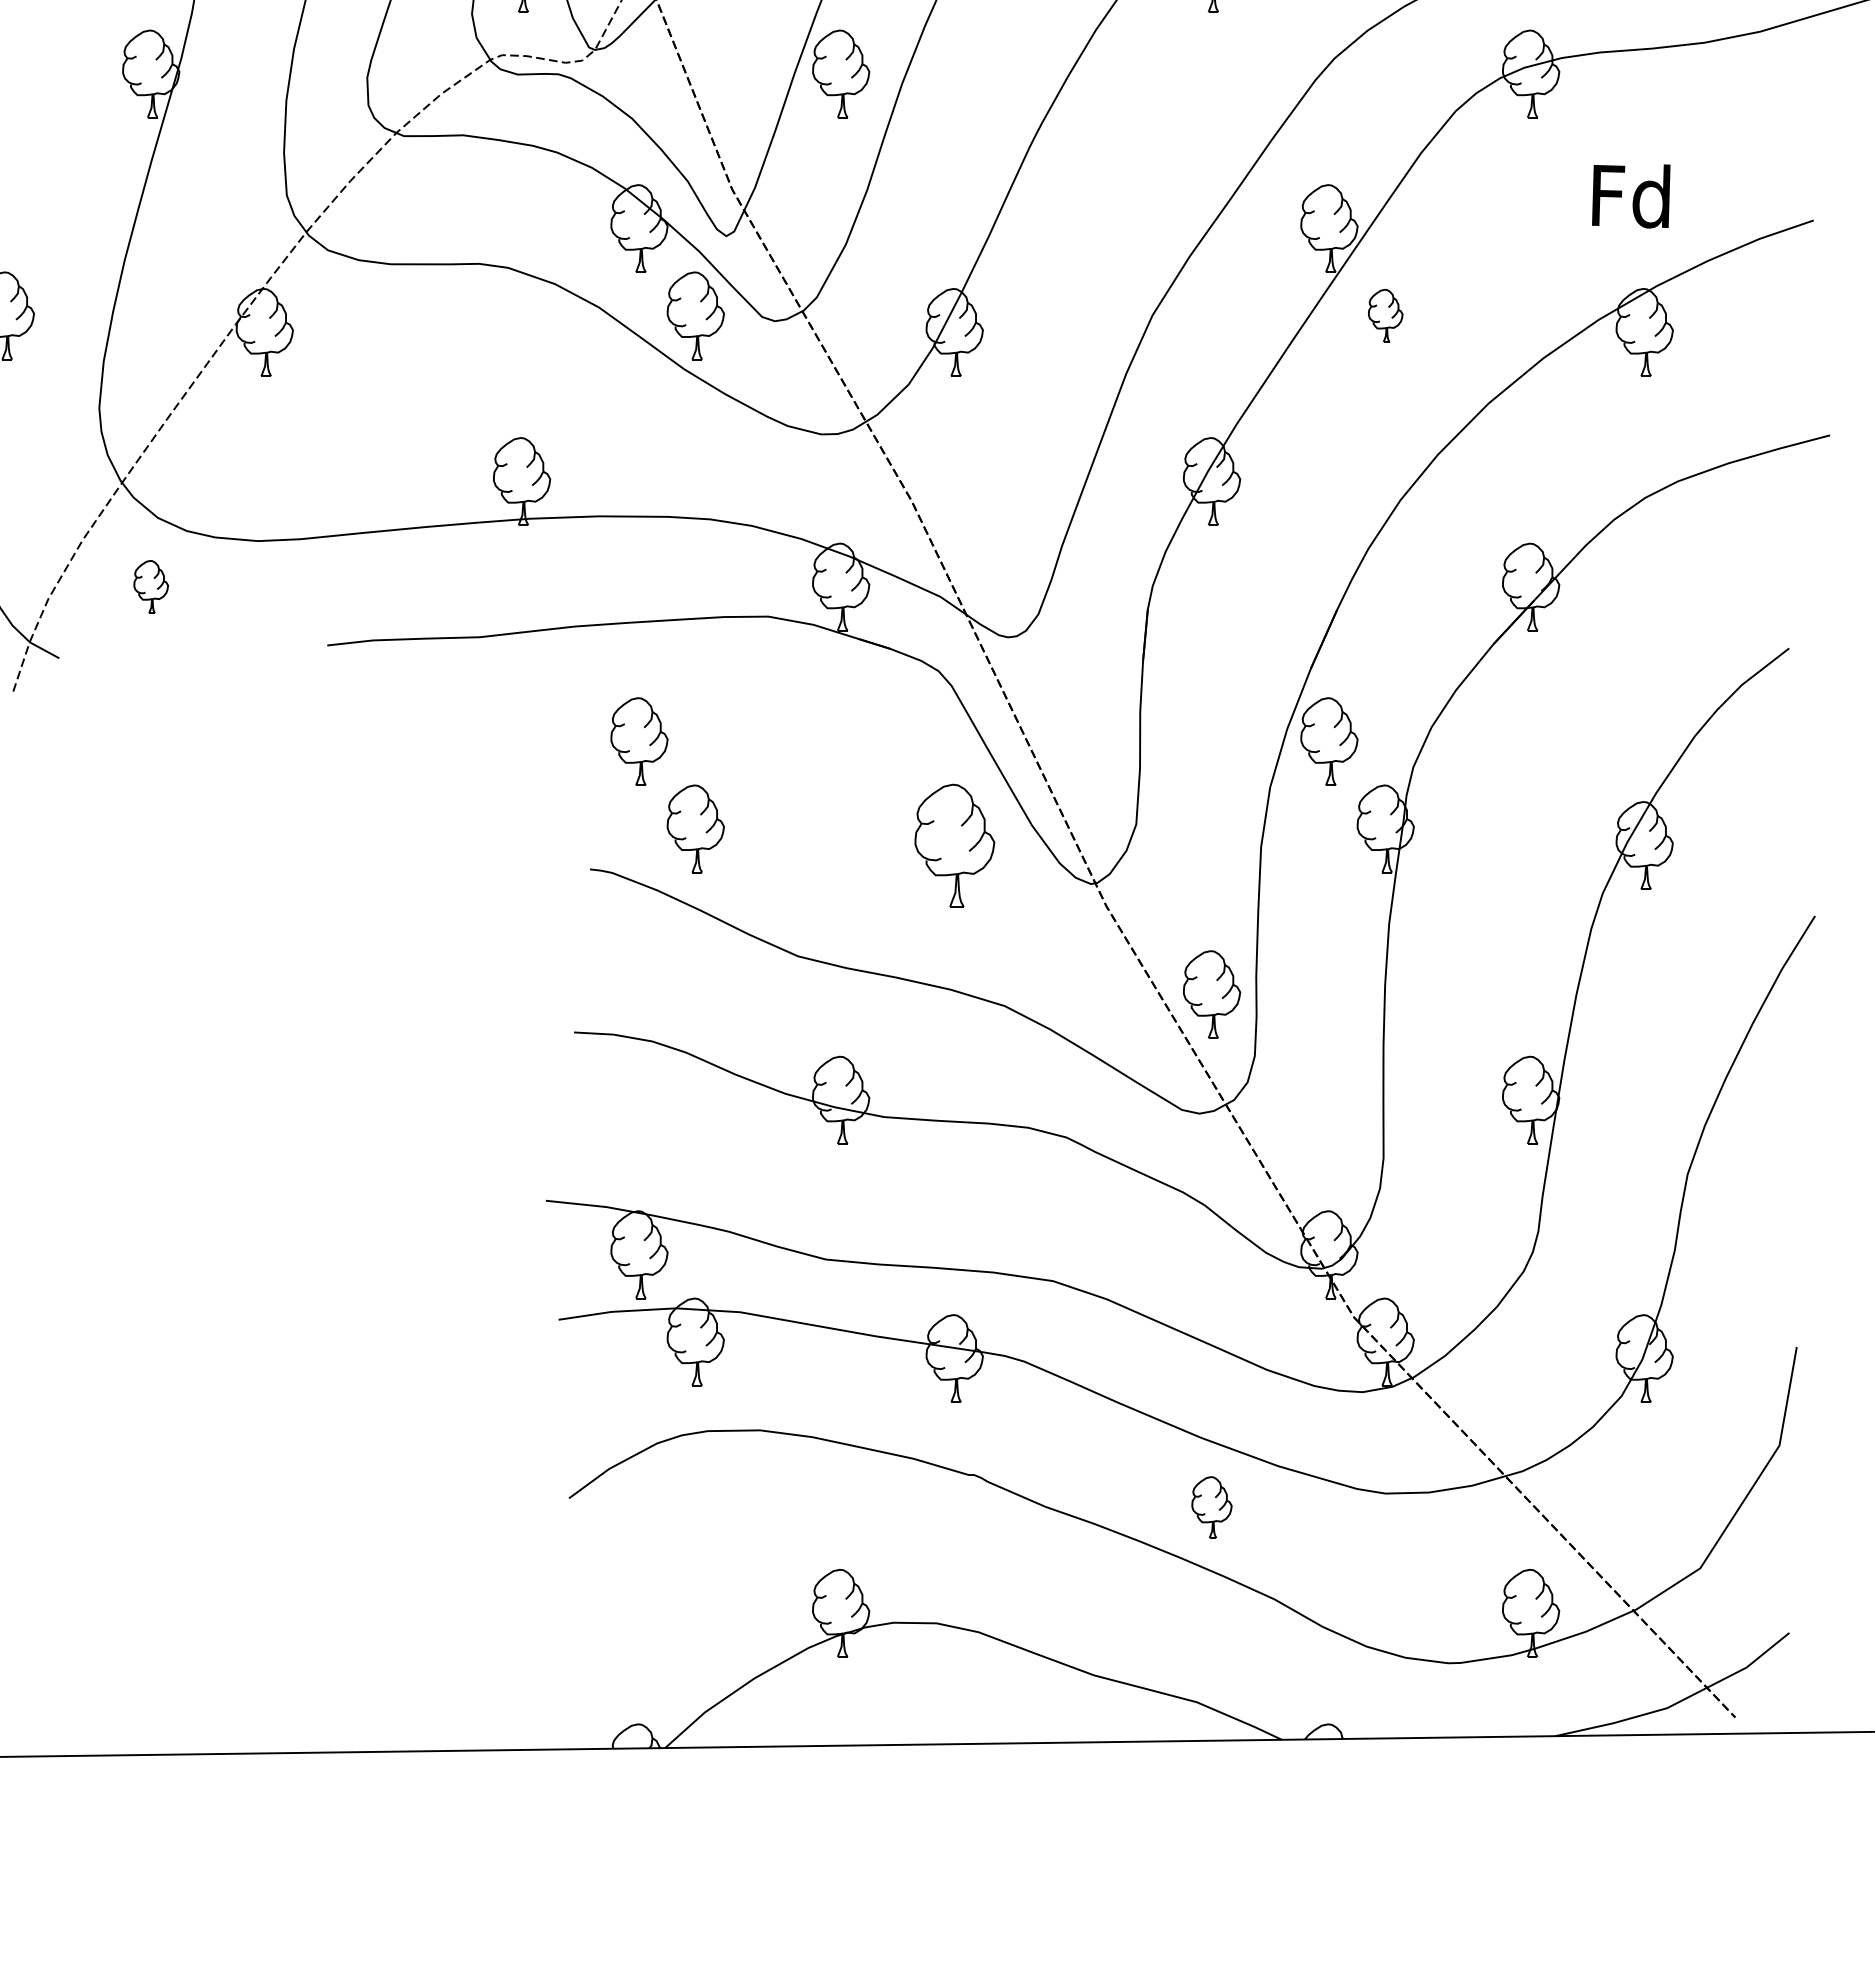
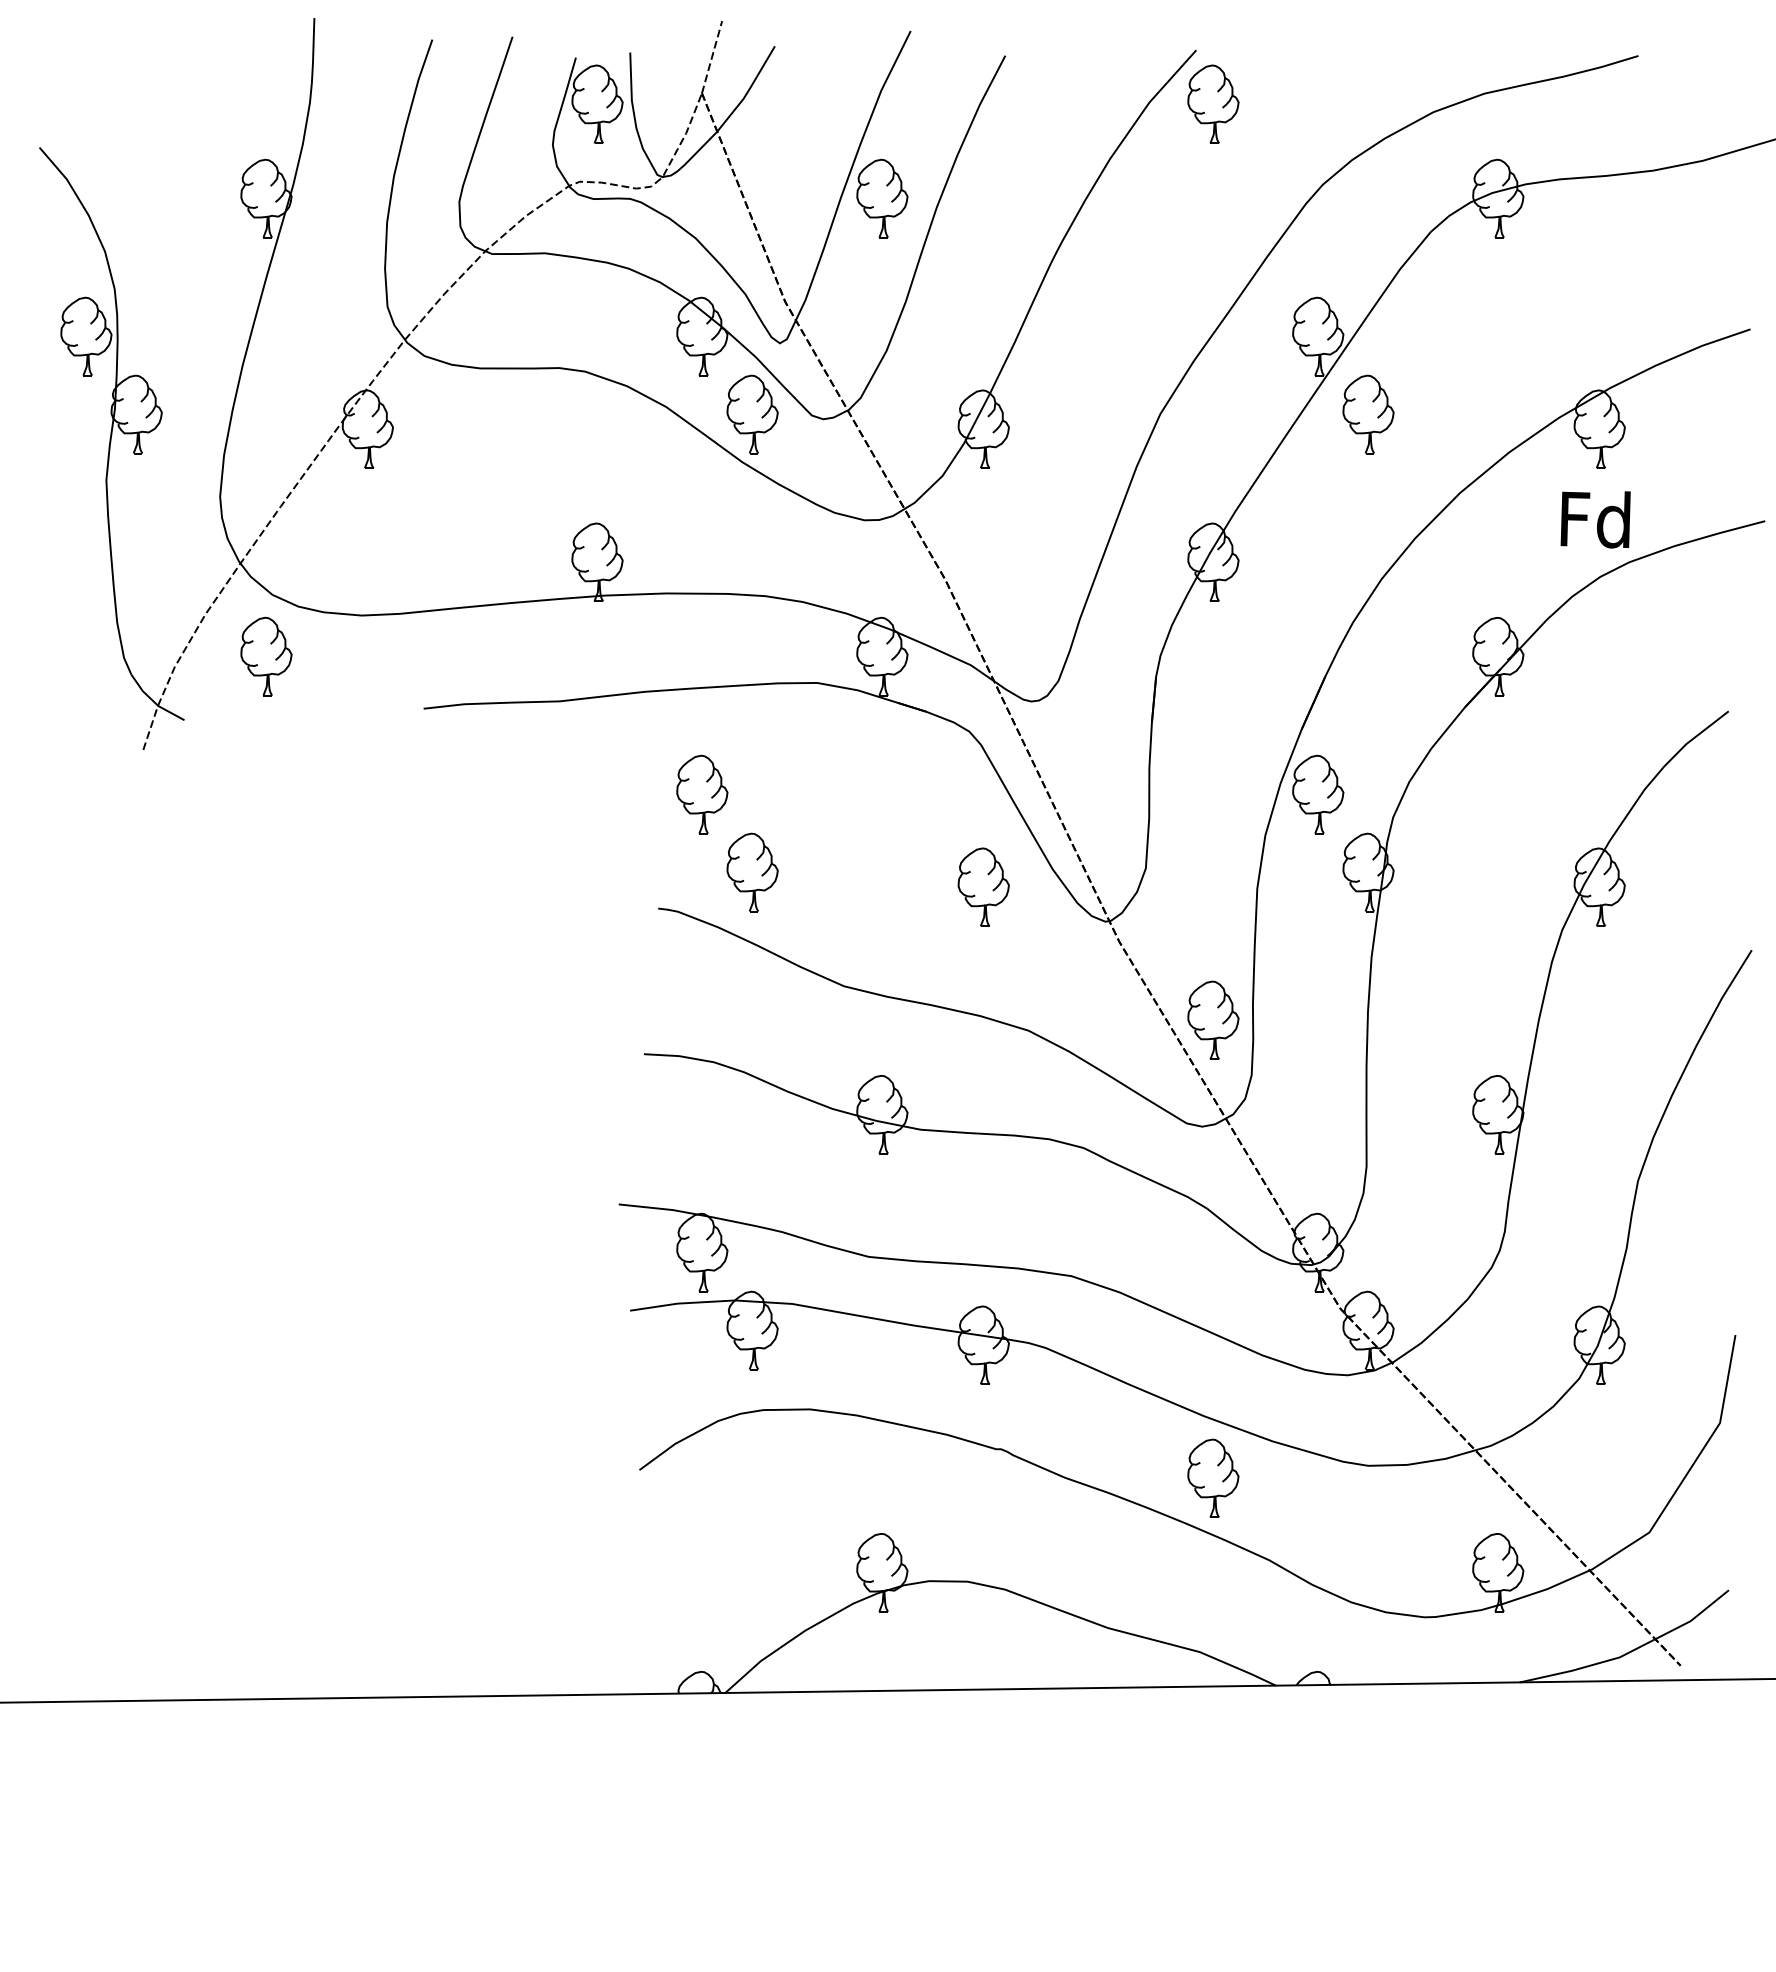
text: (1631, 196) -> (1595, 519), moved
part: (1385, 315) -> (1368, 414), size x1.67
part: (151, 586) -> (266, 656), size x1.67
part: (954, 844) -> (983, 886), size x0.71
part: (1212, 1506) -> (1213, 1477), size x1.43

